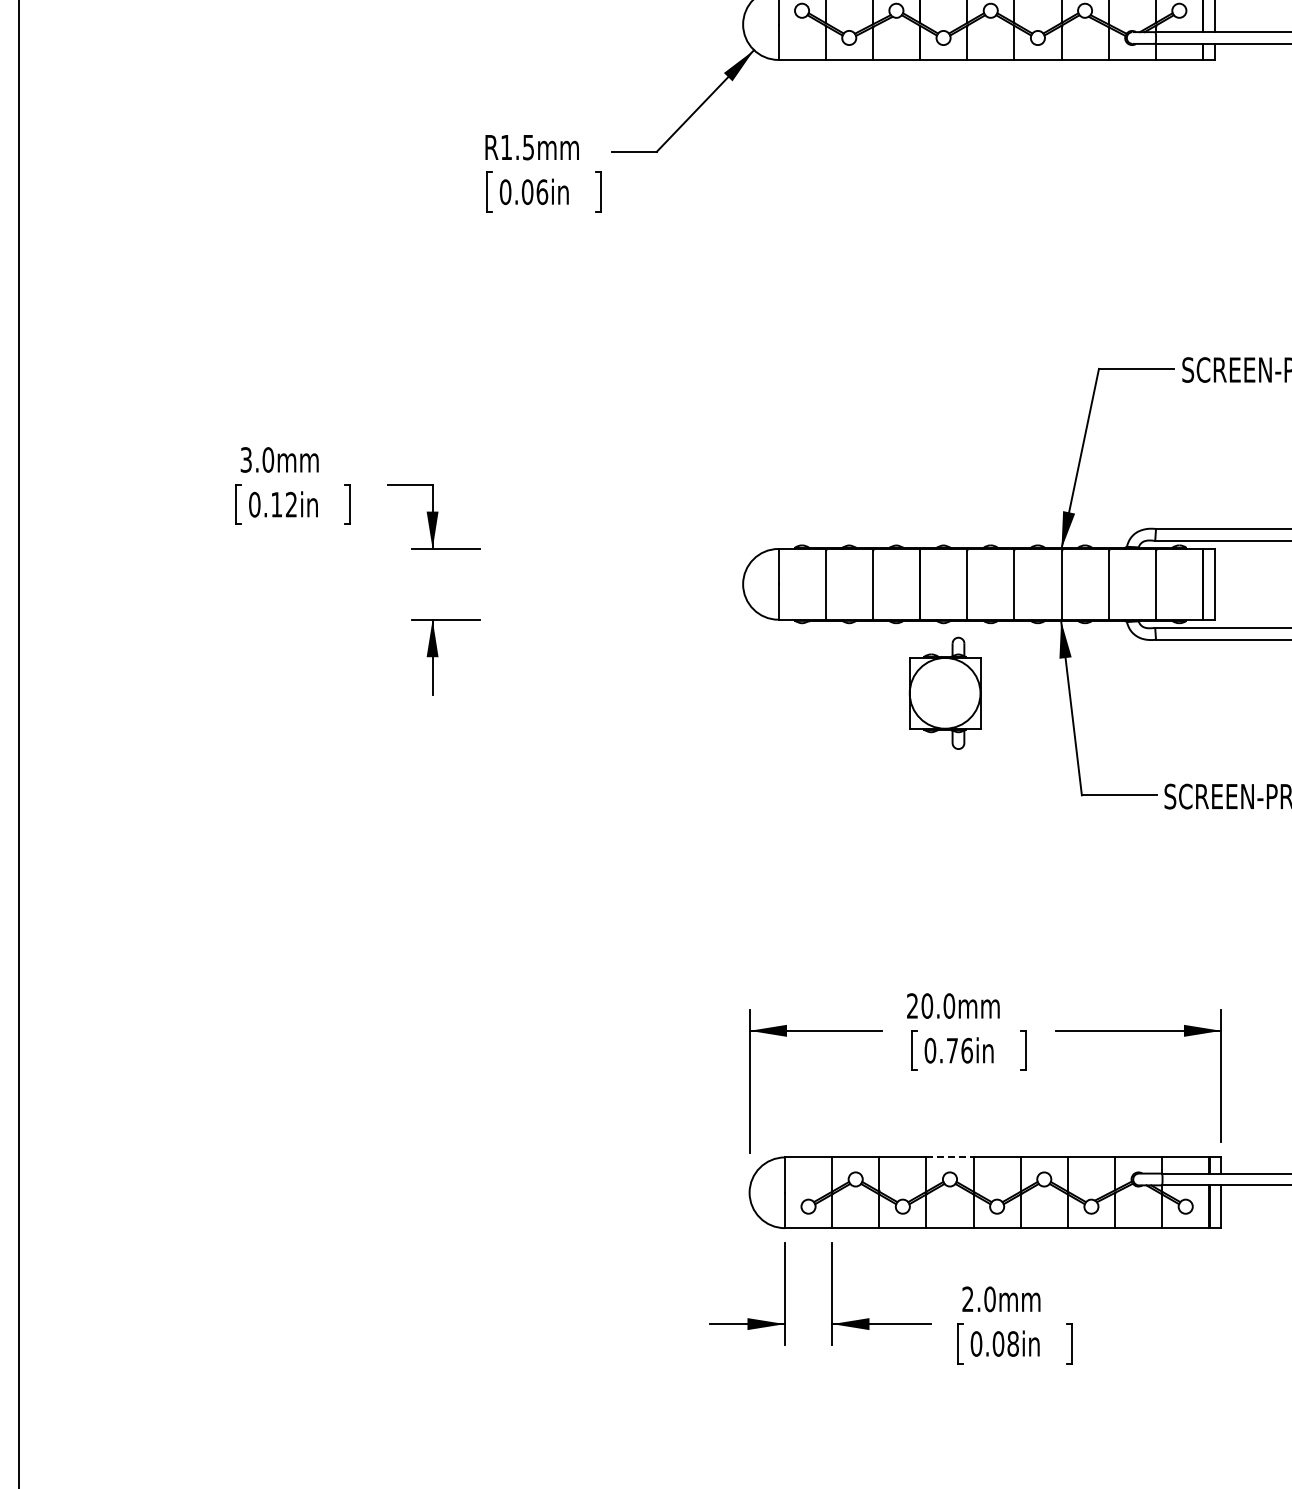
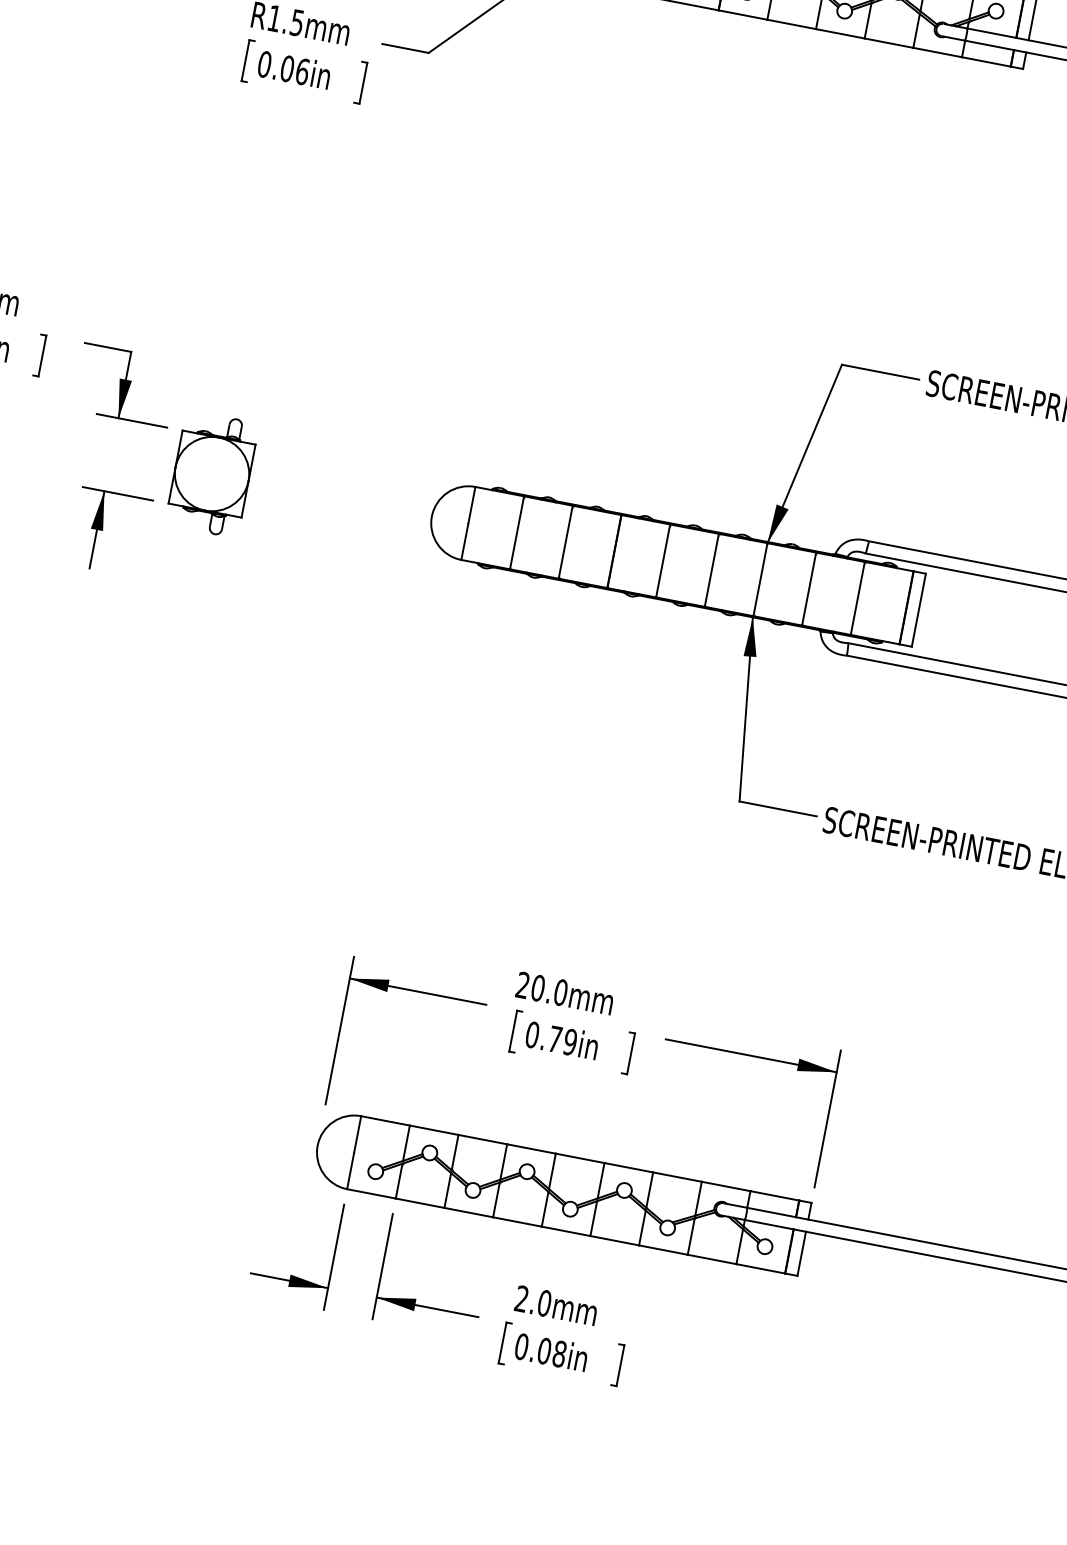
part: (944, 692) -> (211, 473), moved
text: (966, 1050) -> (569, 1041), 0.76in -> 0.79in
line: (949, 1157) -> (530, 1148), dashed -> solid

